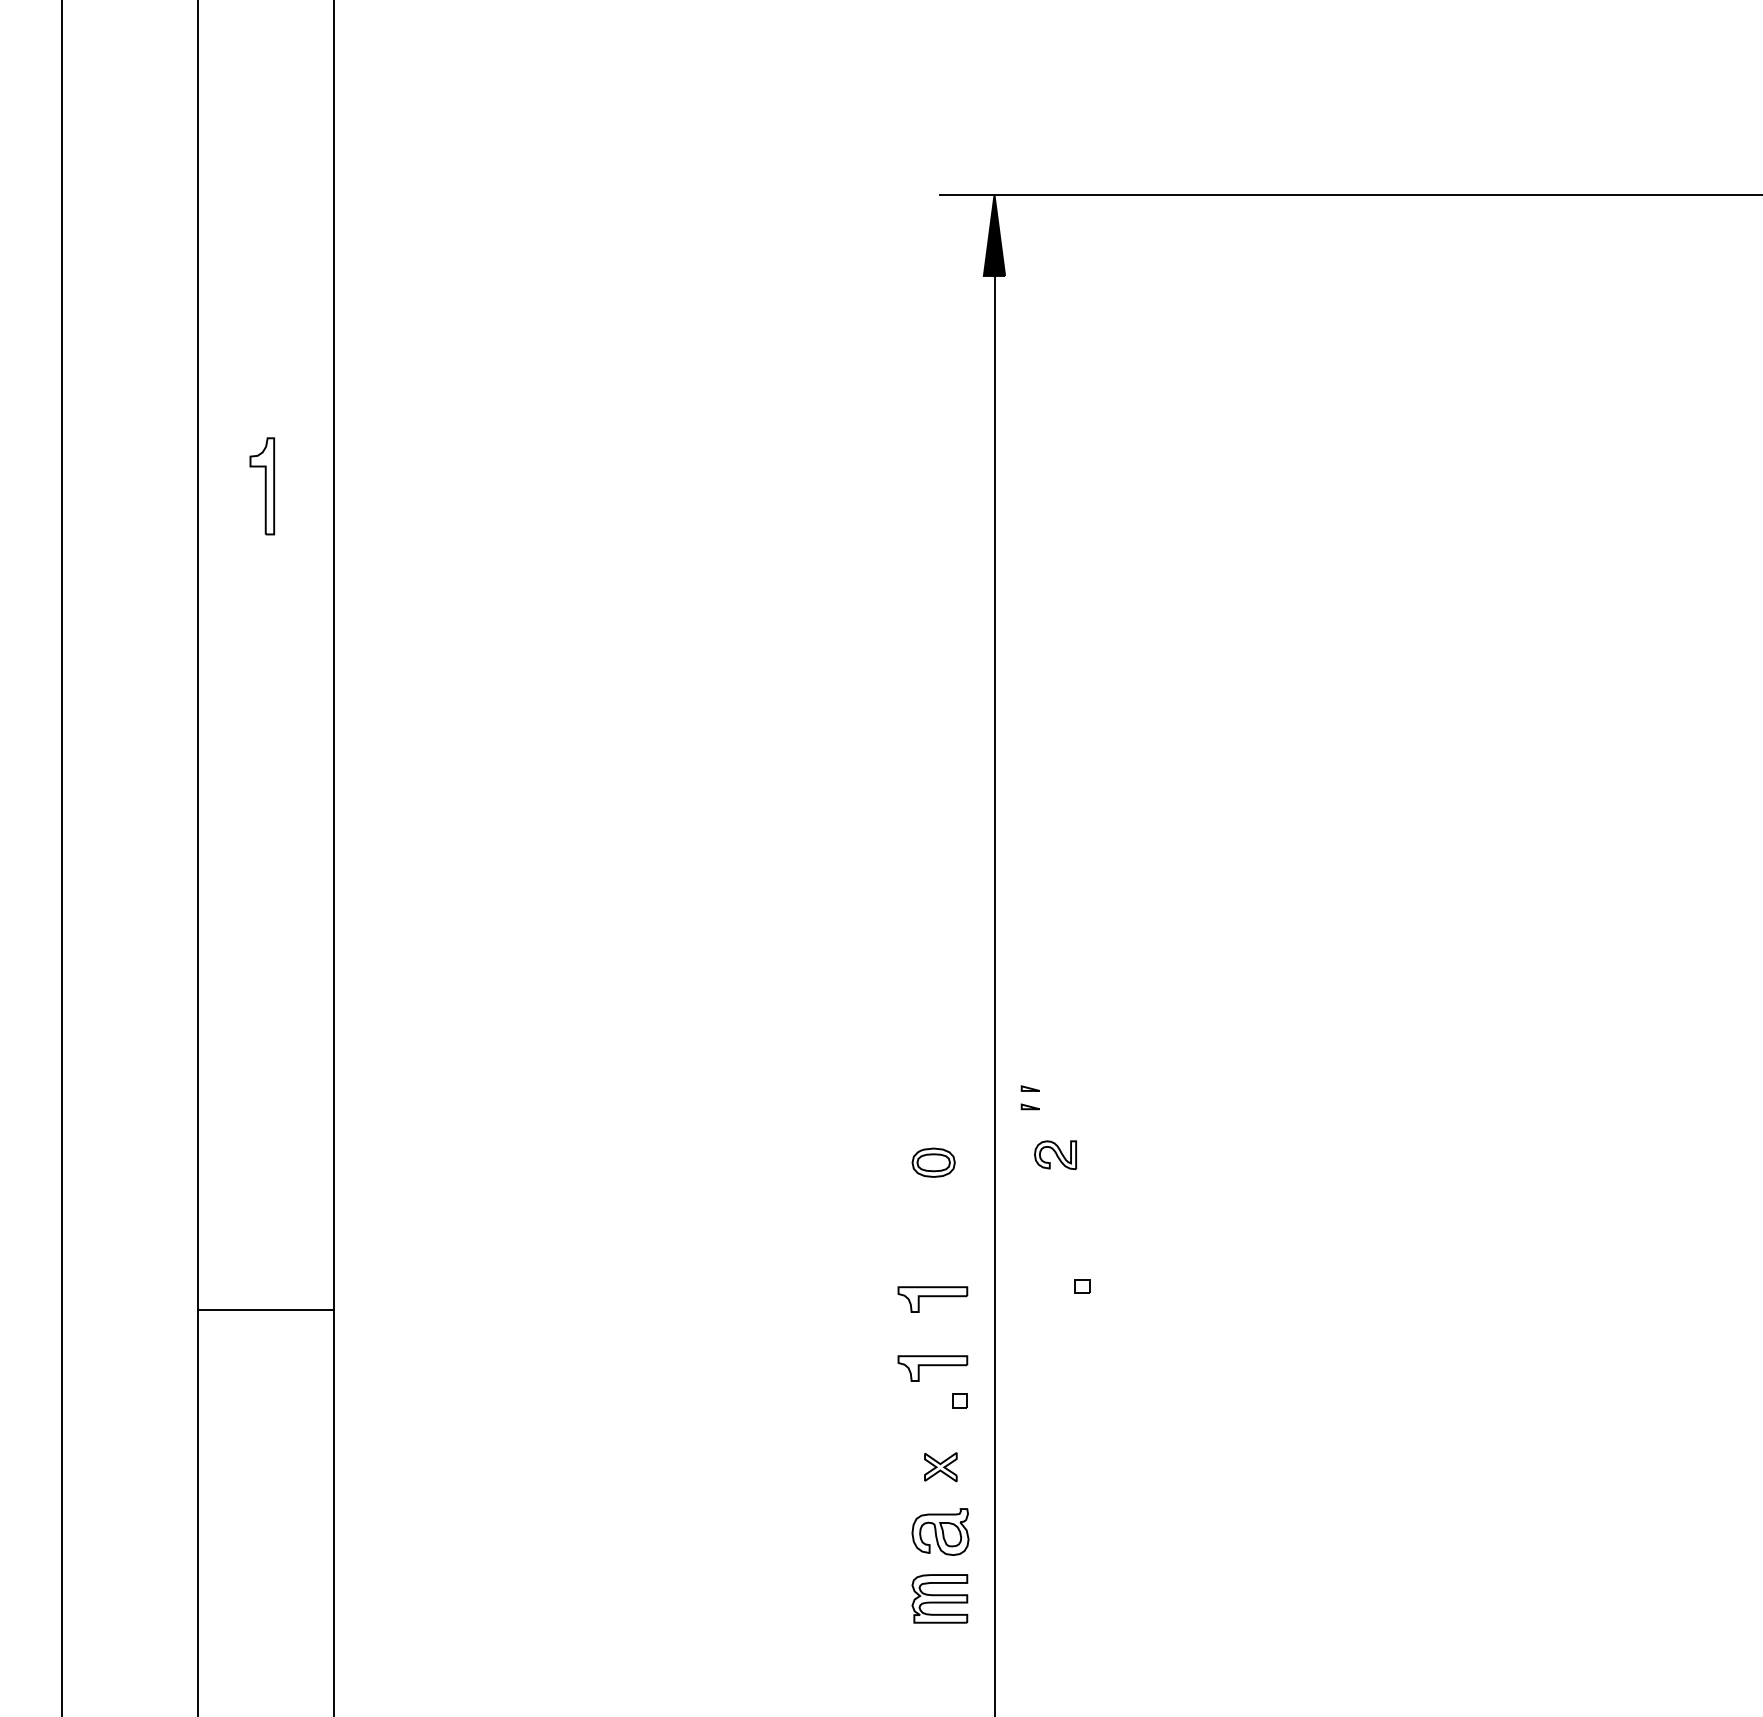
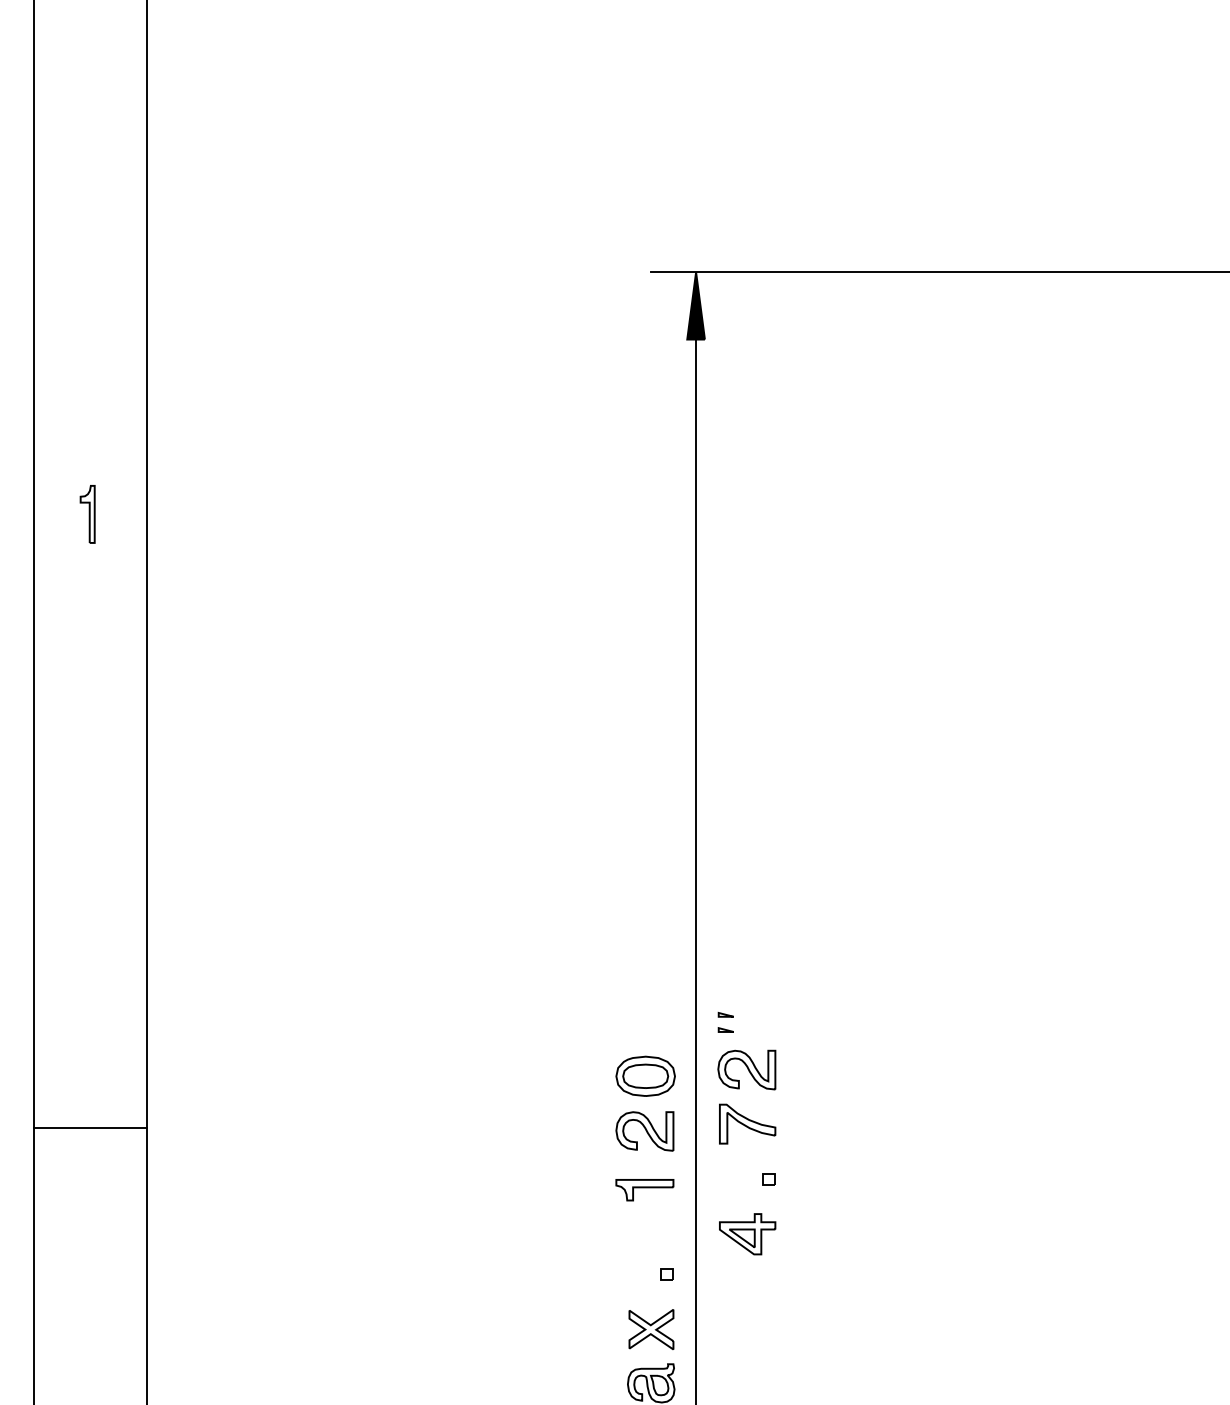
part: (262, 486) -> (87, 514), size x0.71
part: (1055, 1155) -> (746, 1070), size x1.67
part: (933, 1162) -> (645, 1076), size x1.67
part: (1056, 1219) -> (747, 1123), added
part: (932, 1228) -> (644, 1131), added
line: (265, 1310) -> (90, 1128), moved
part: (1056, 1352) -> (747, 1234), added
part: (932, 1368) -> (644, 1247), removed
part: (940, 1466) -> (651, 1328), size x1.67

